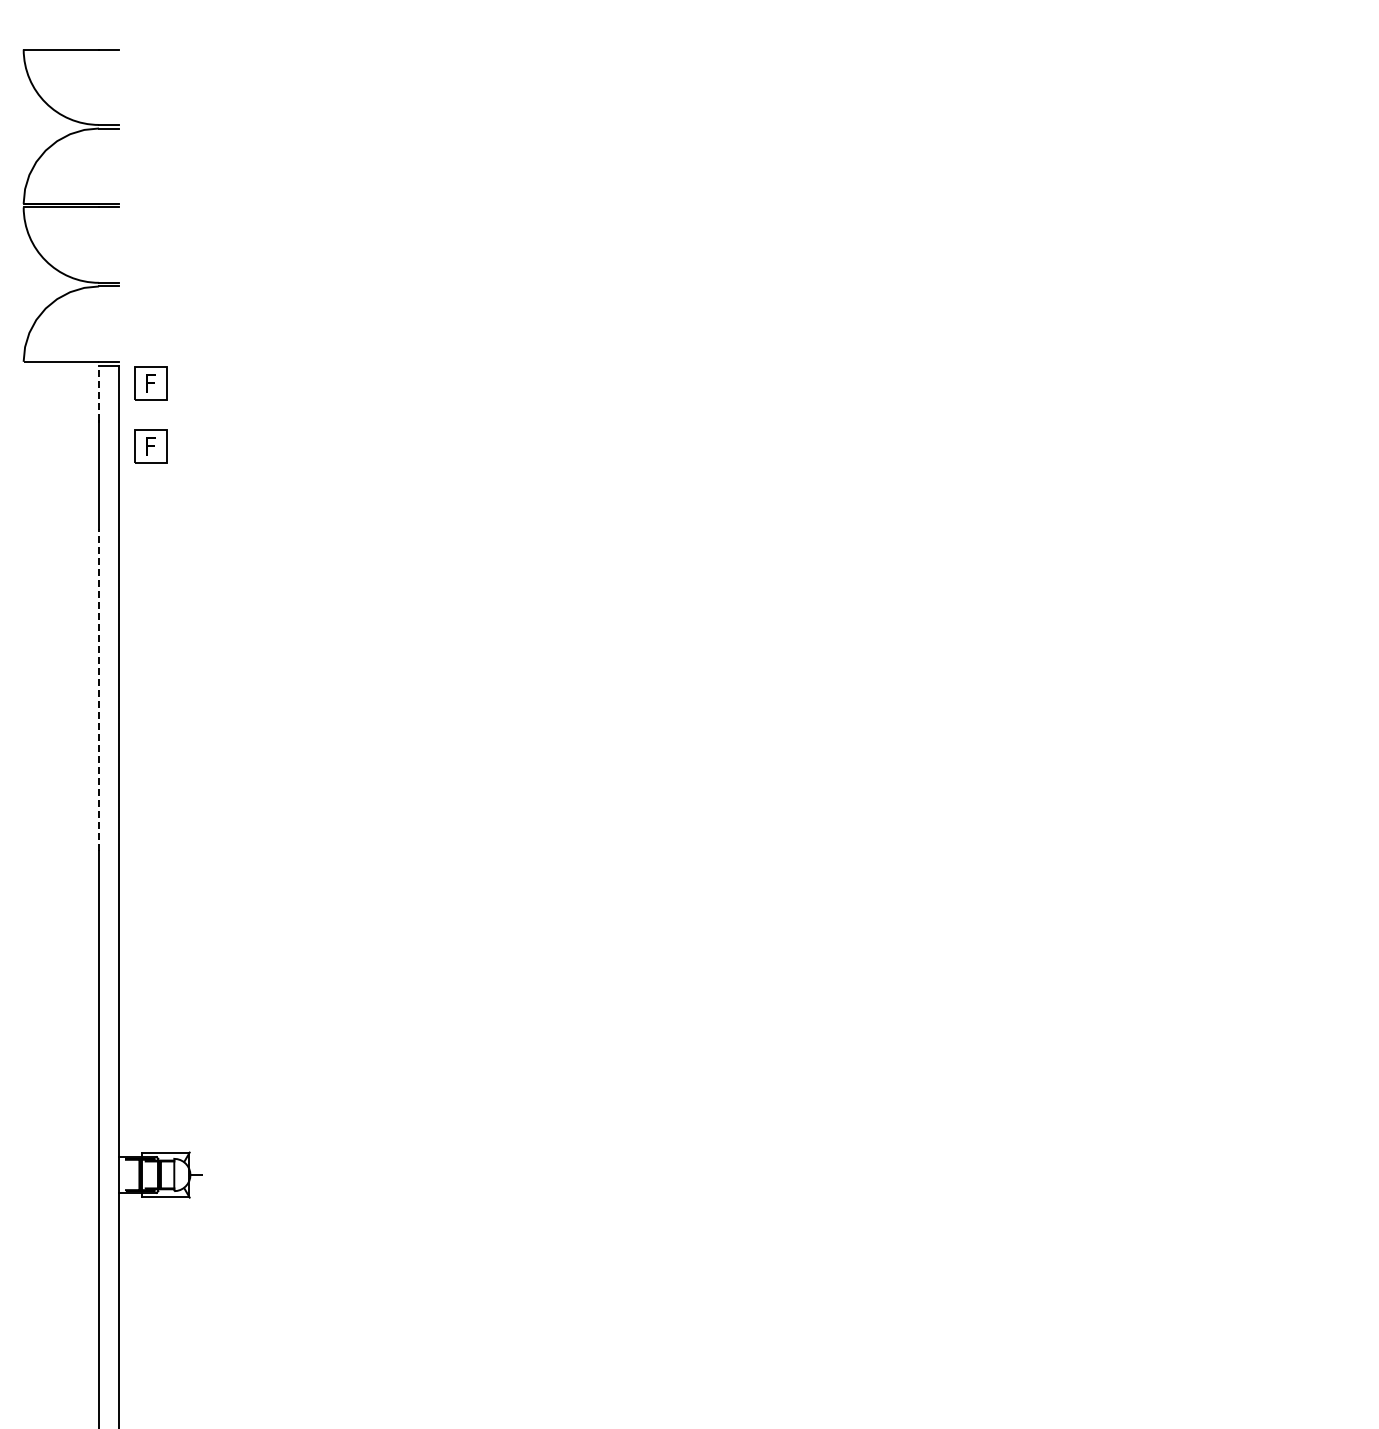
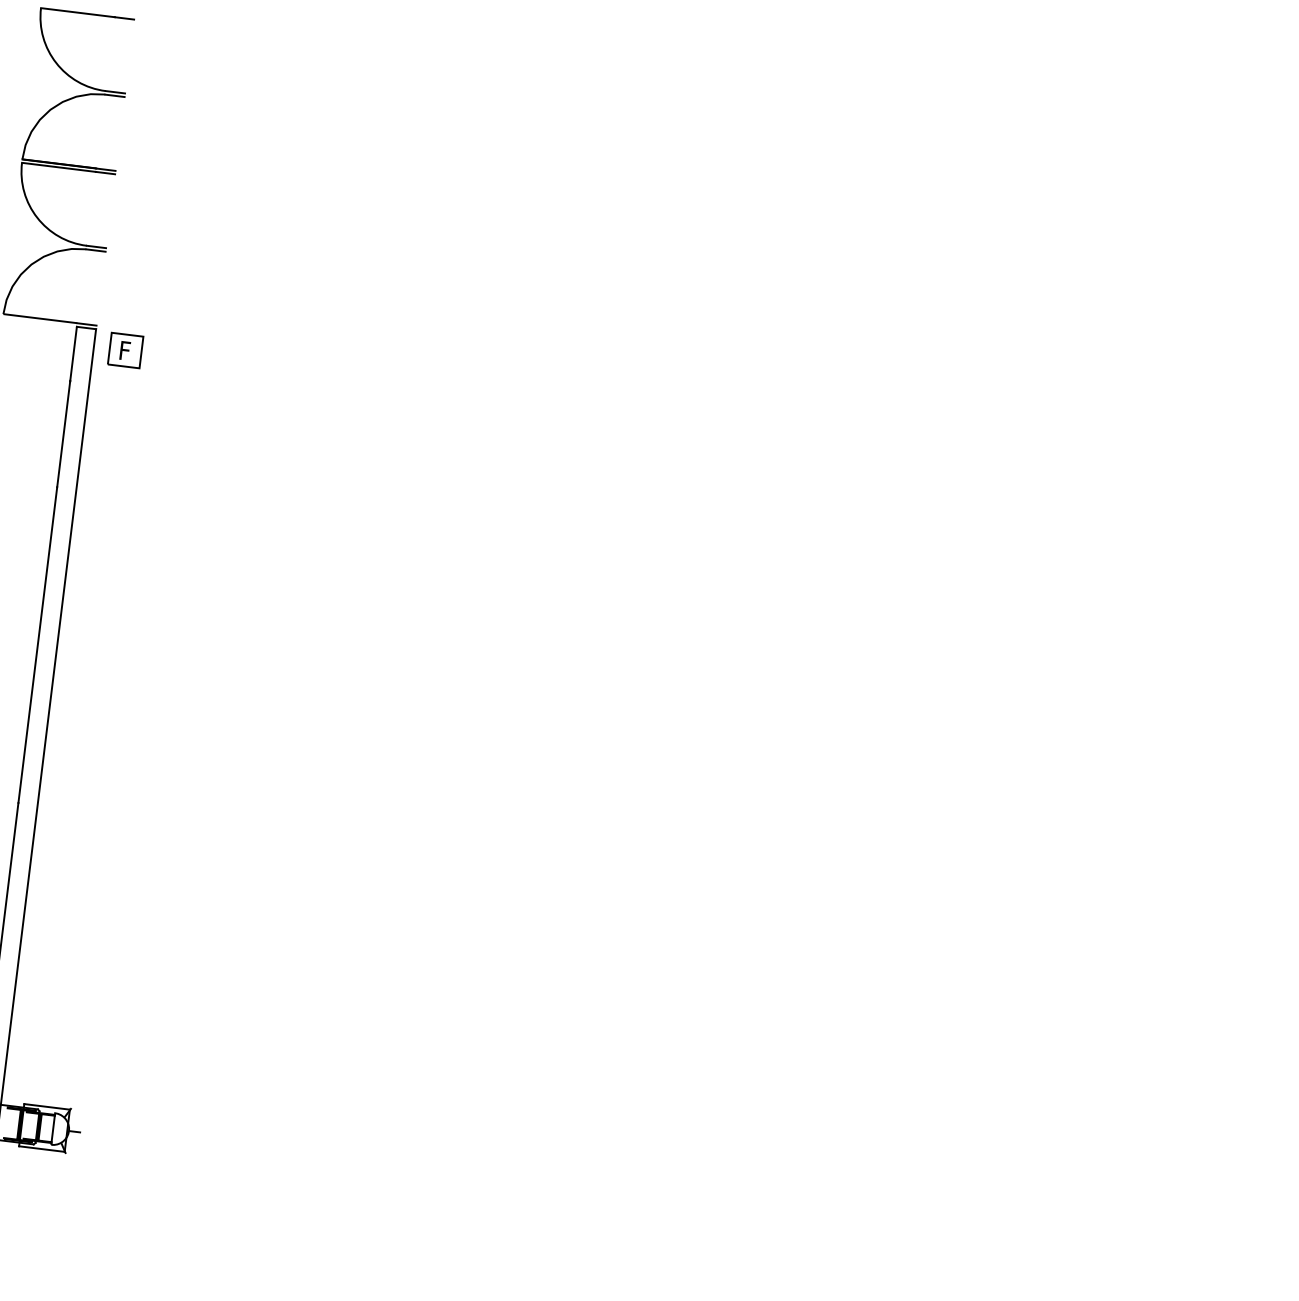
line: (99, 393) -> (73, 354), dashed -> solid
part: (150, 446) -> (117, 412), removed
line: (99, 689) -> (38, 644), dashed -> solid

